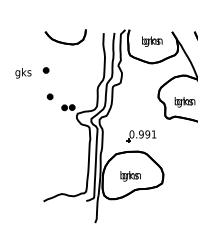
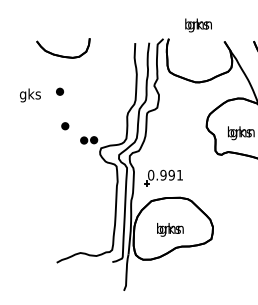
part: (65, 37) -> (63, 48), moved
text: (152, 41) -> (198, 25), moved
part: (141, 136) -> (163, 177), moved

